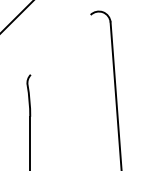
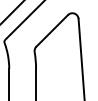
line: (61, 44) -> (52, 30), added

